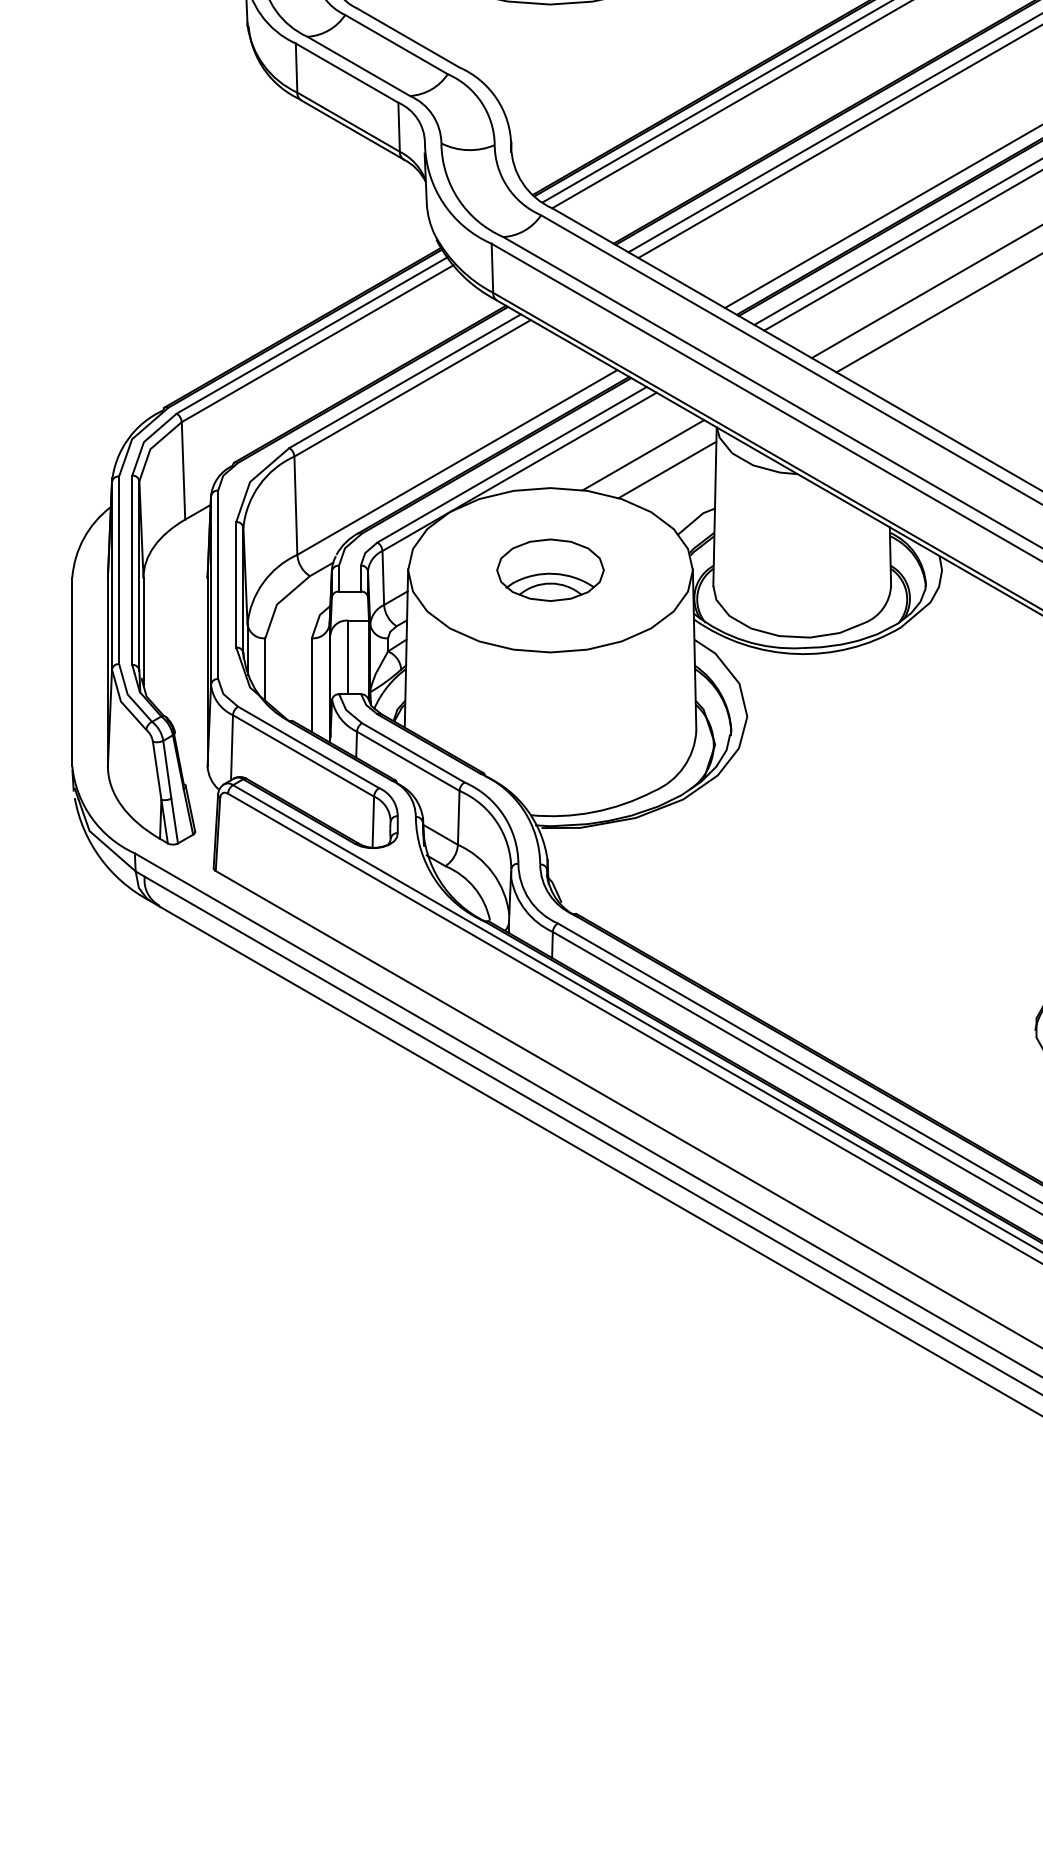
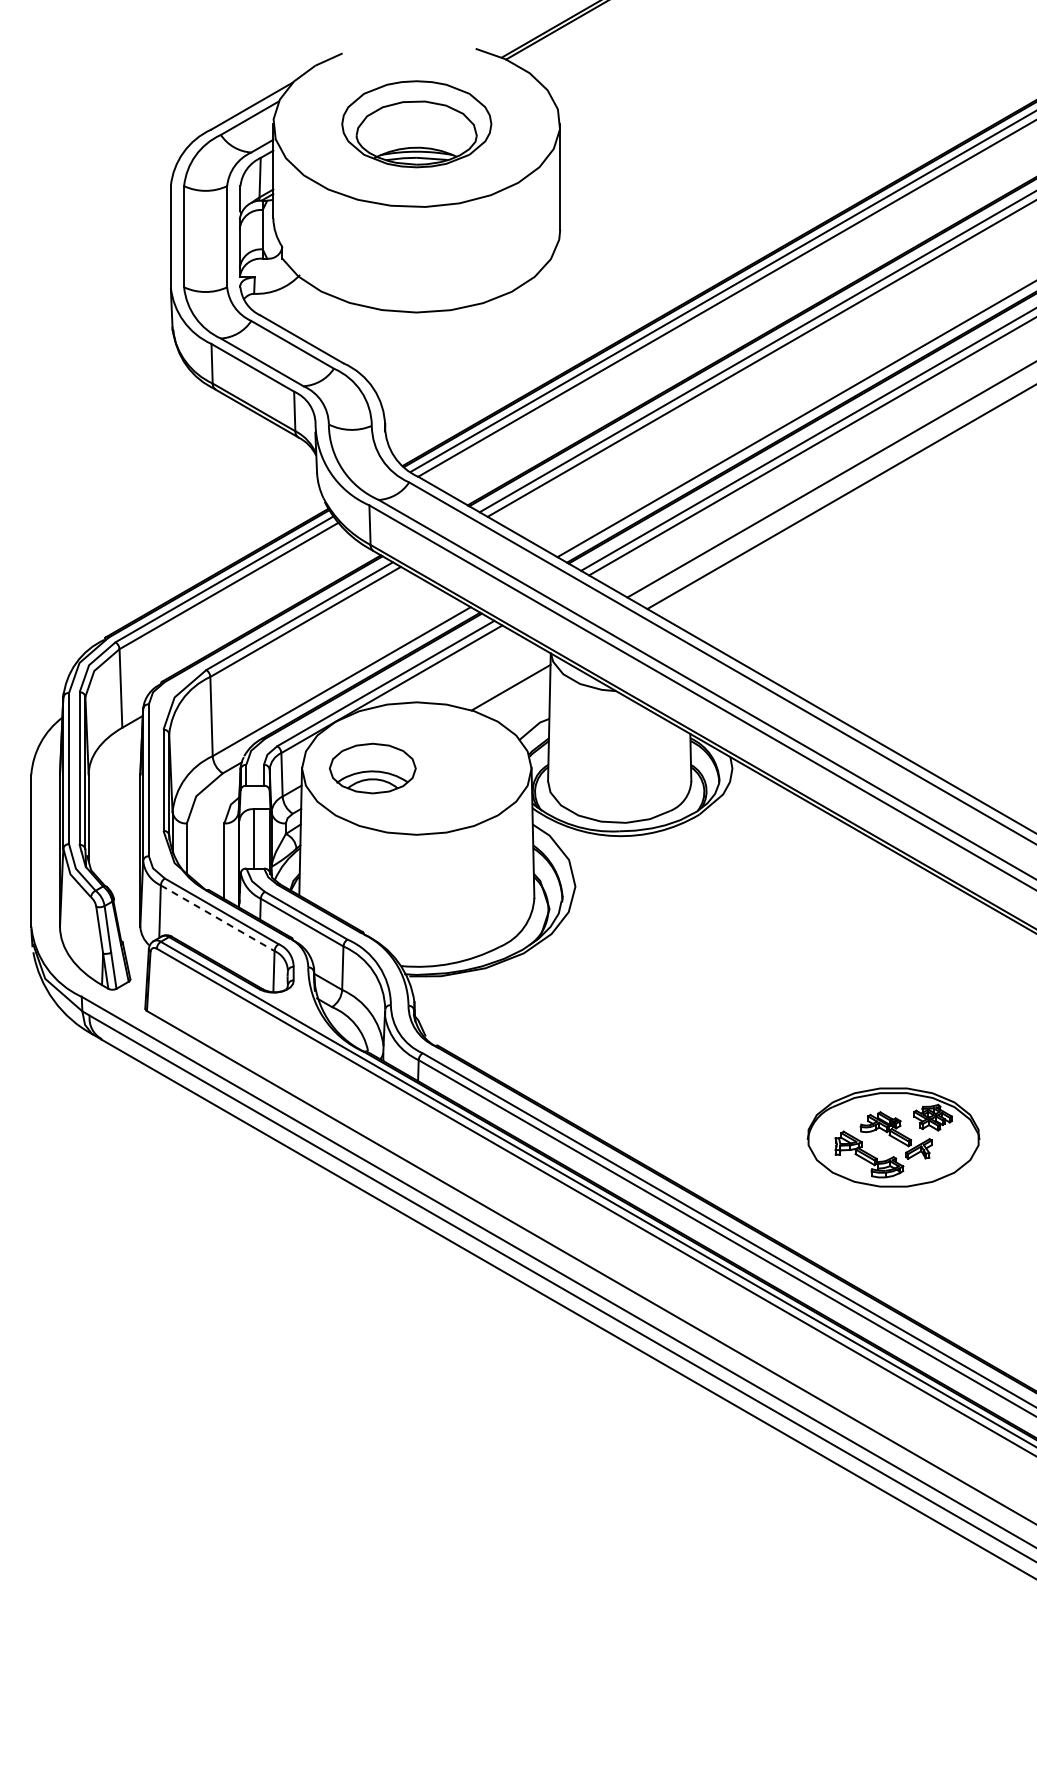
line: (643, 454) -> (491, 675), removed
part: (550, 570) -> (372, 768), moved
line: (303, 756) -> (217, 918), solid -> dashed

